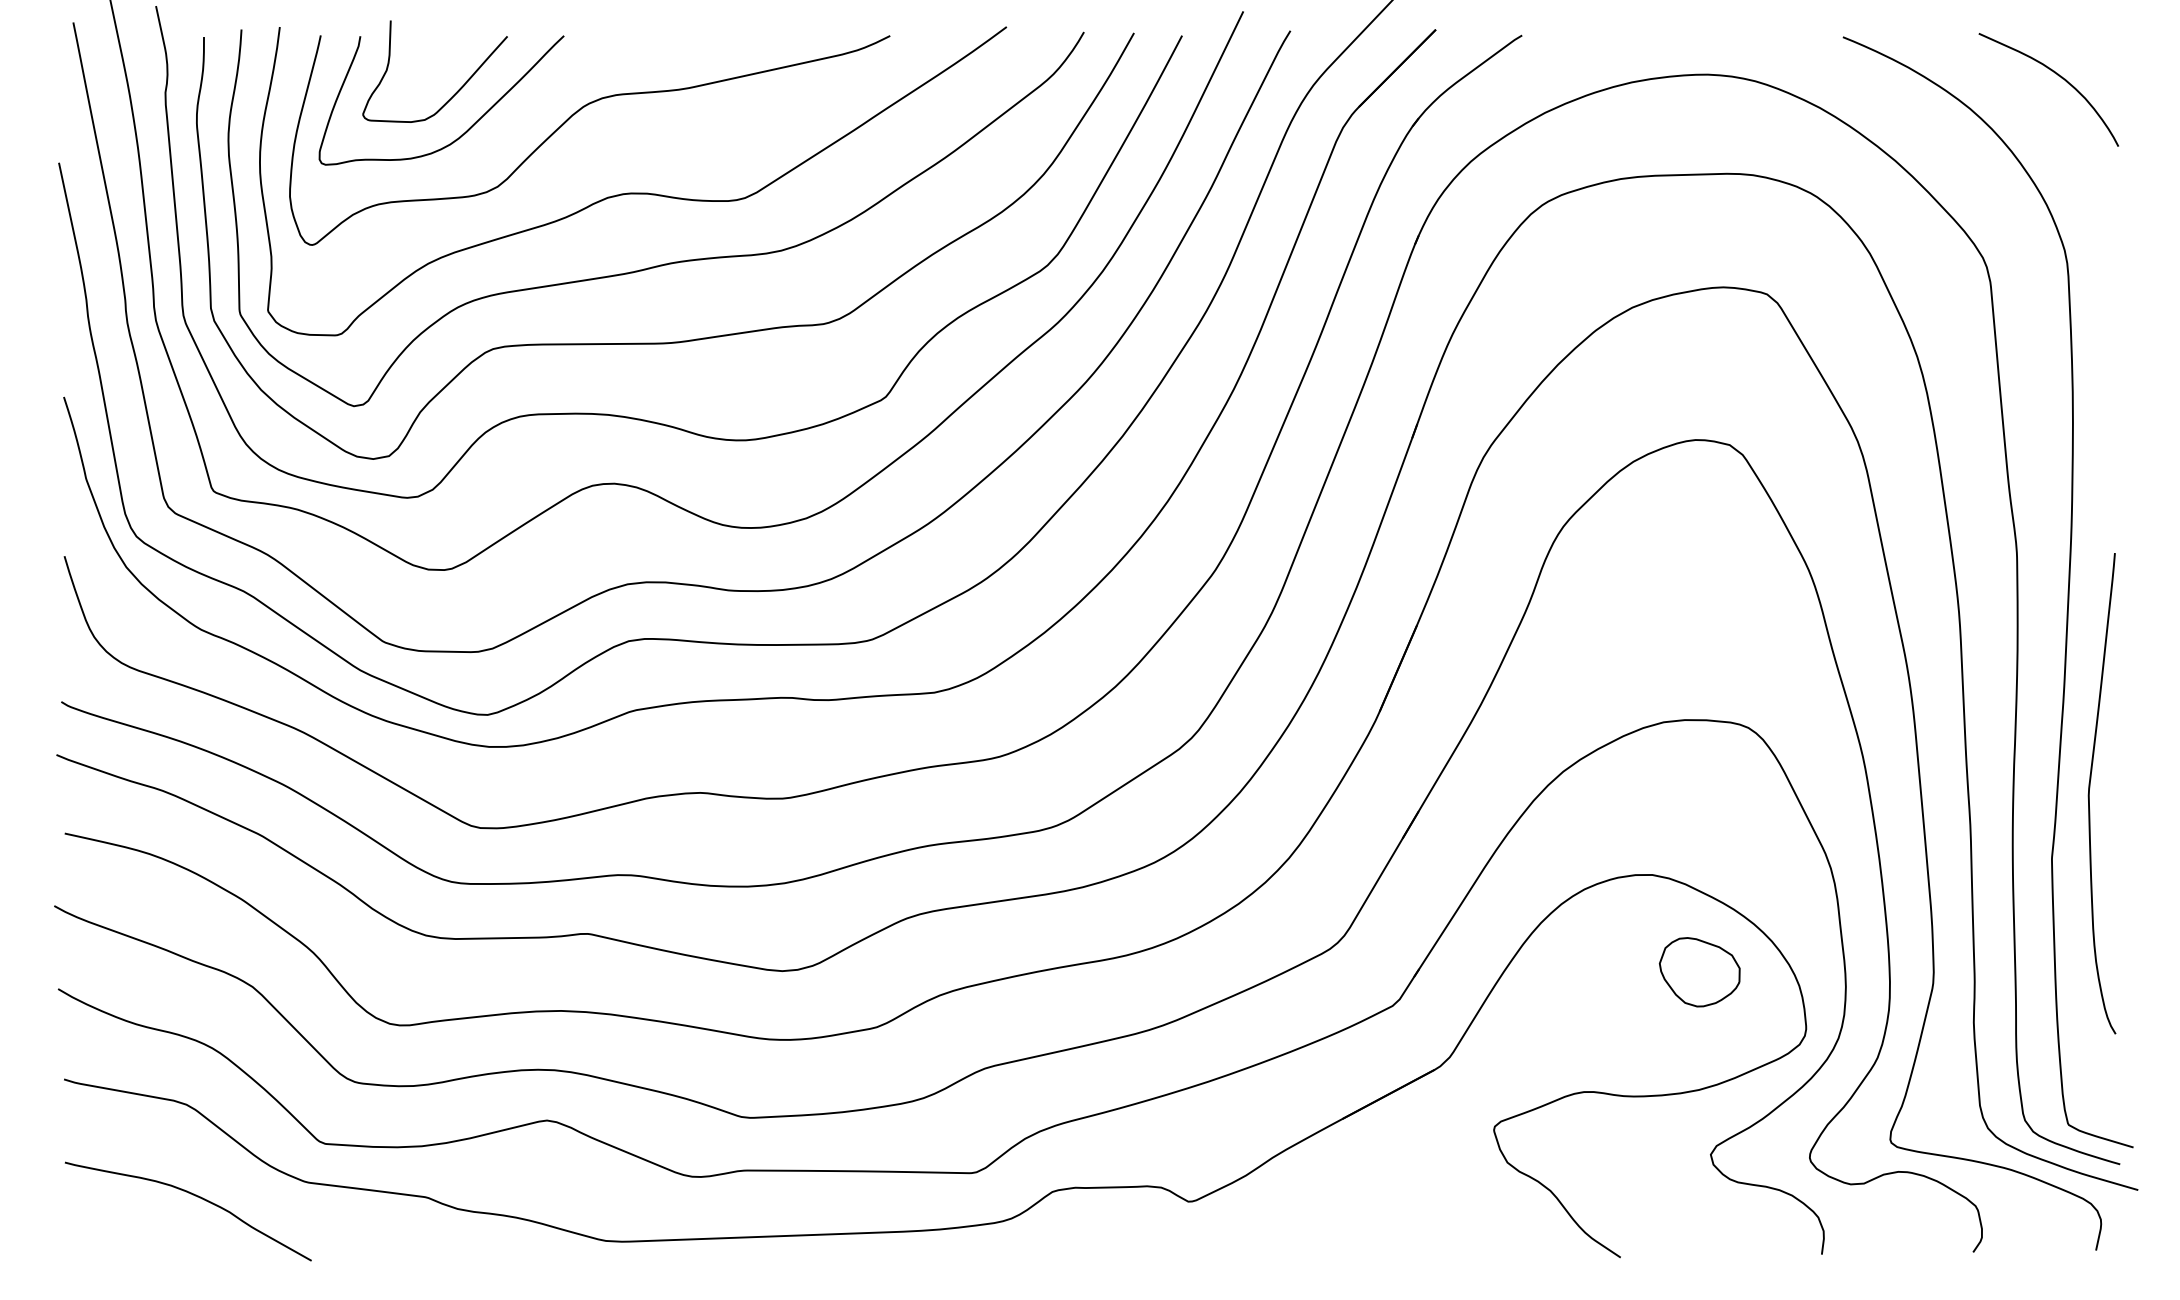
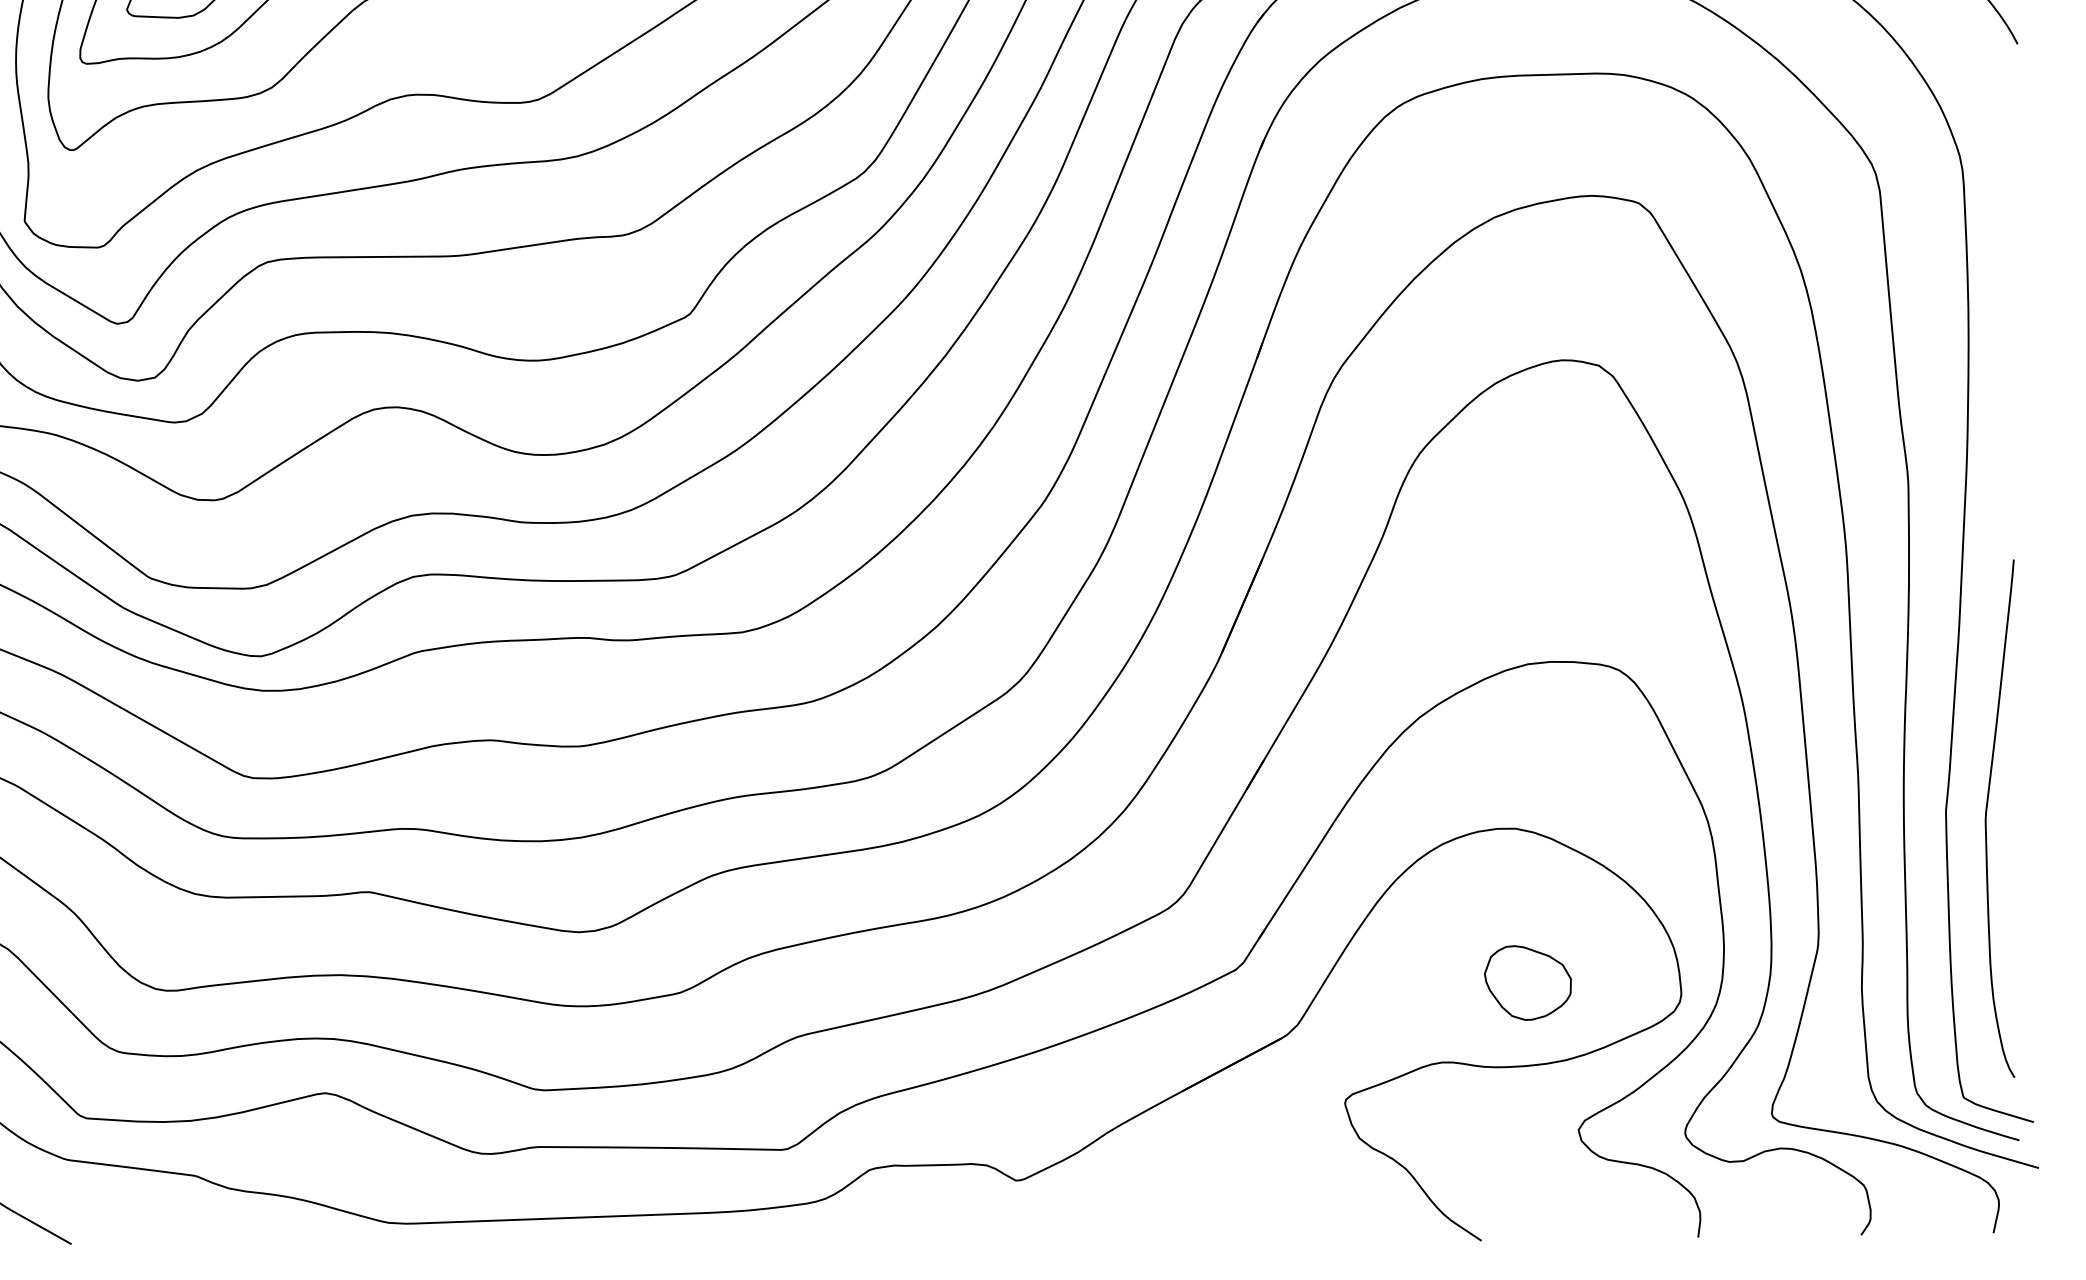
curve: (2089, 793) -> (1986, 818), moved
part: (1699, 972) -> (1527, 983), moved

